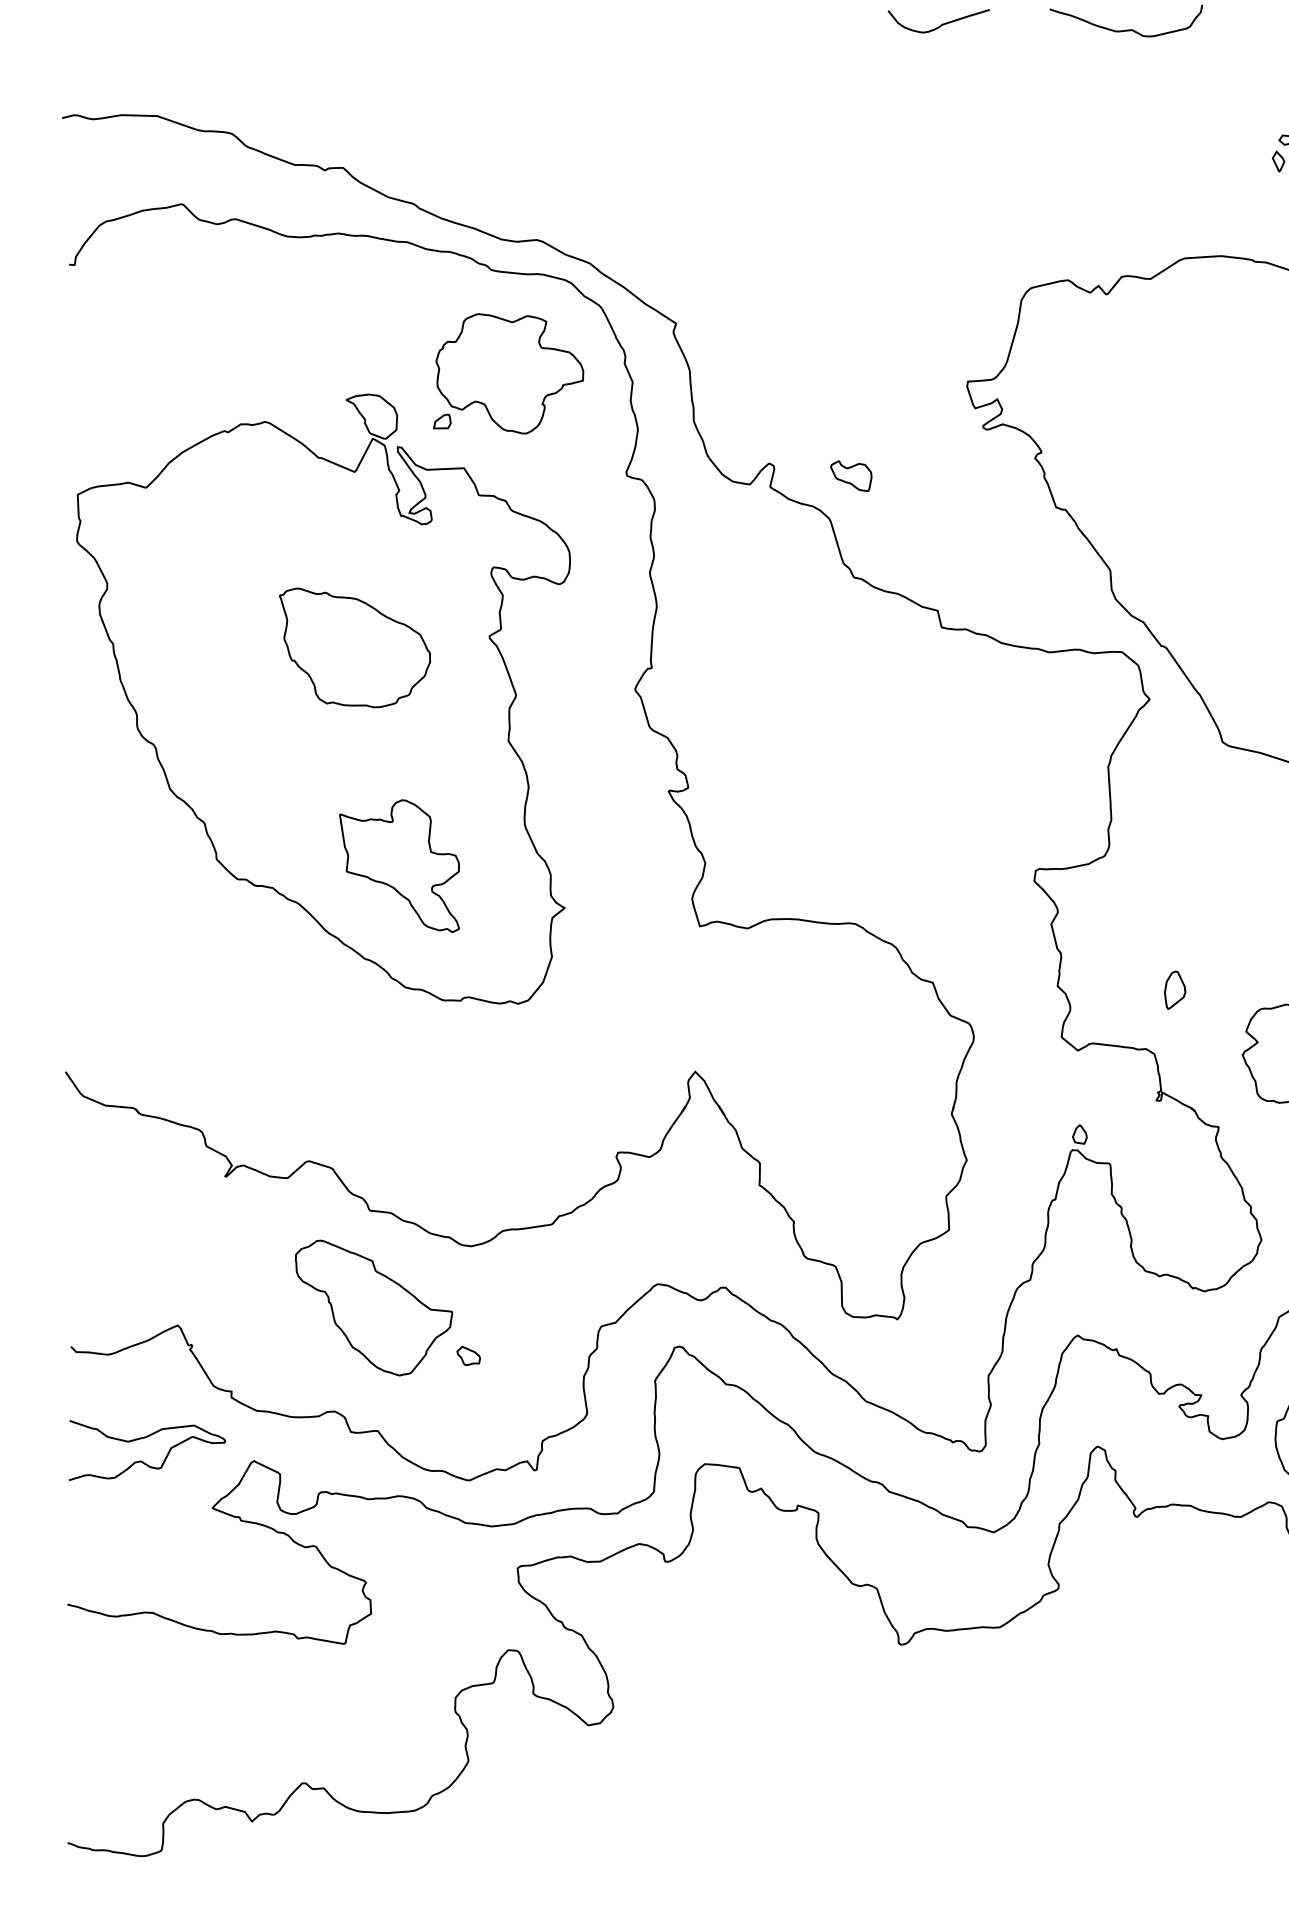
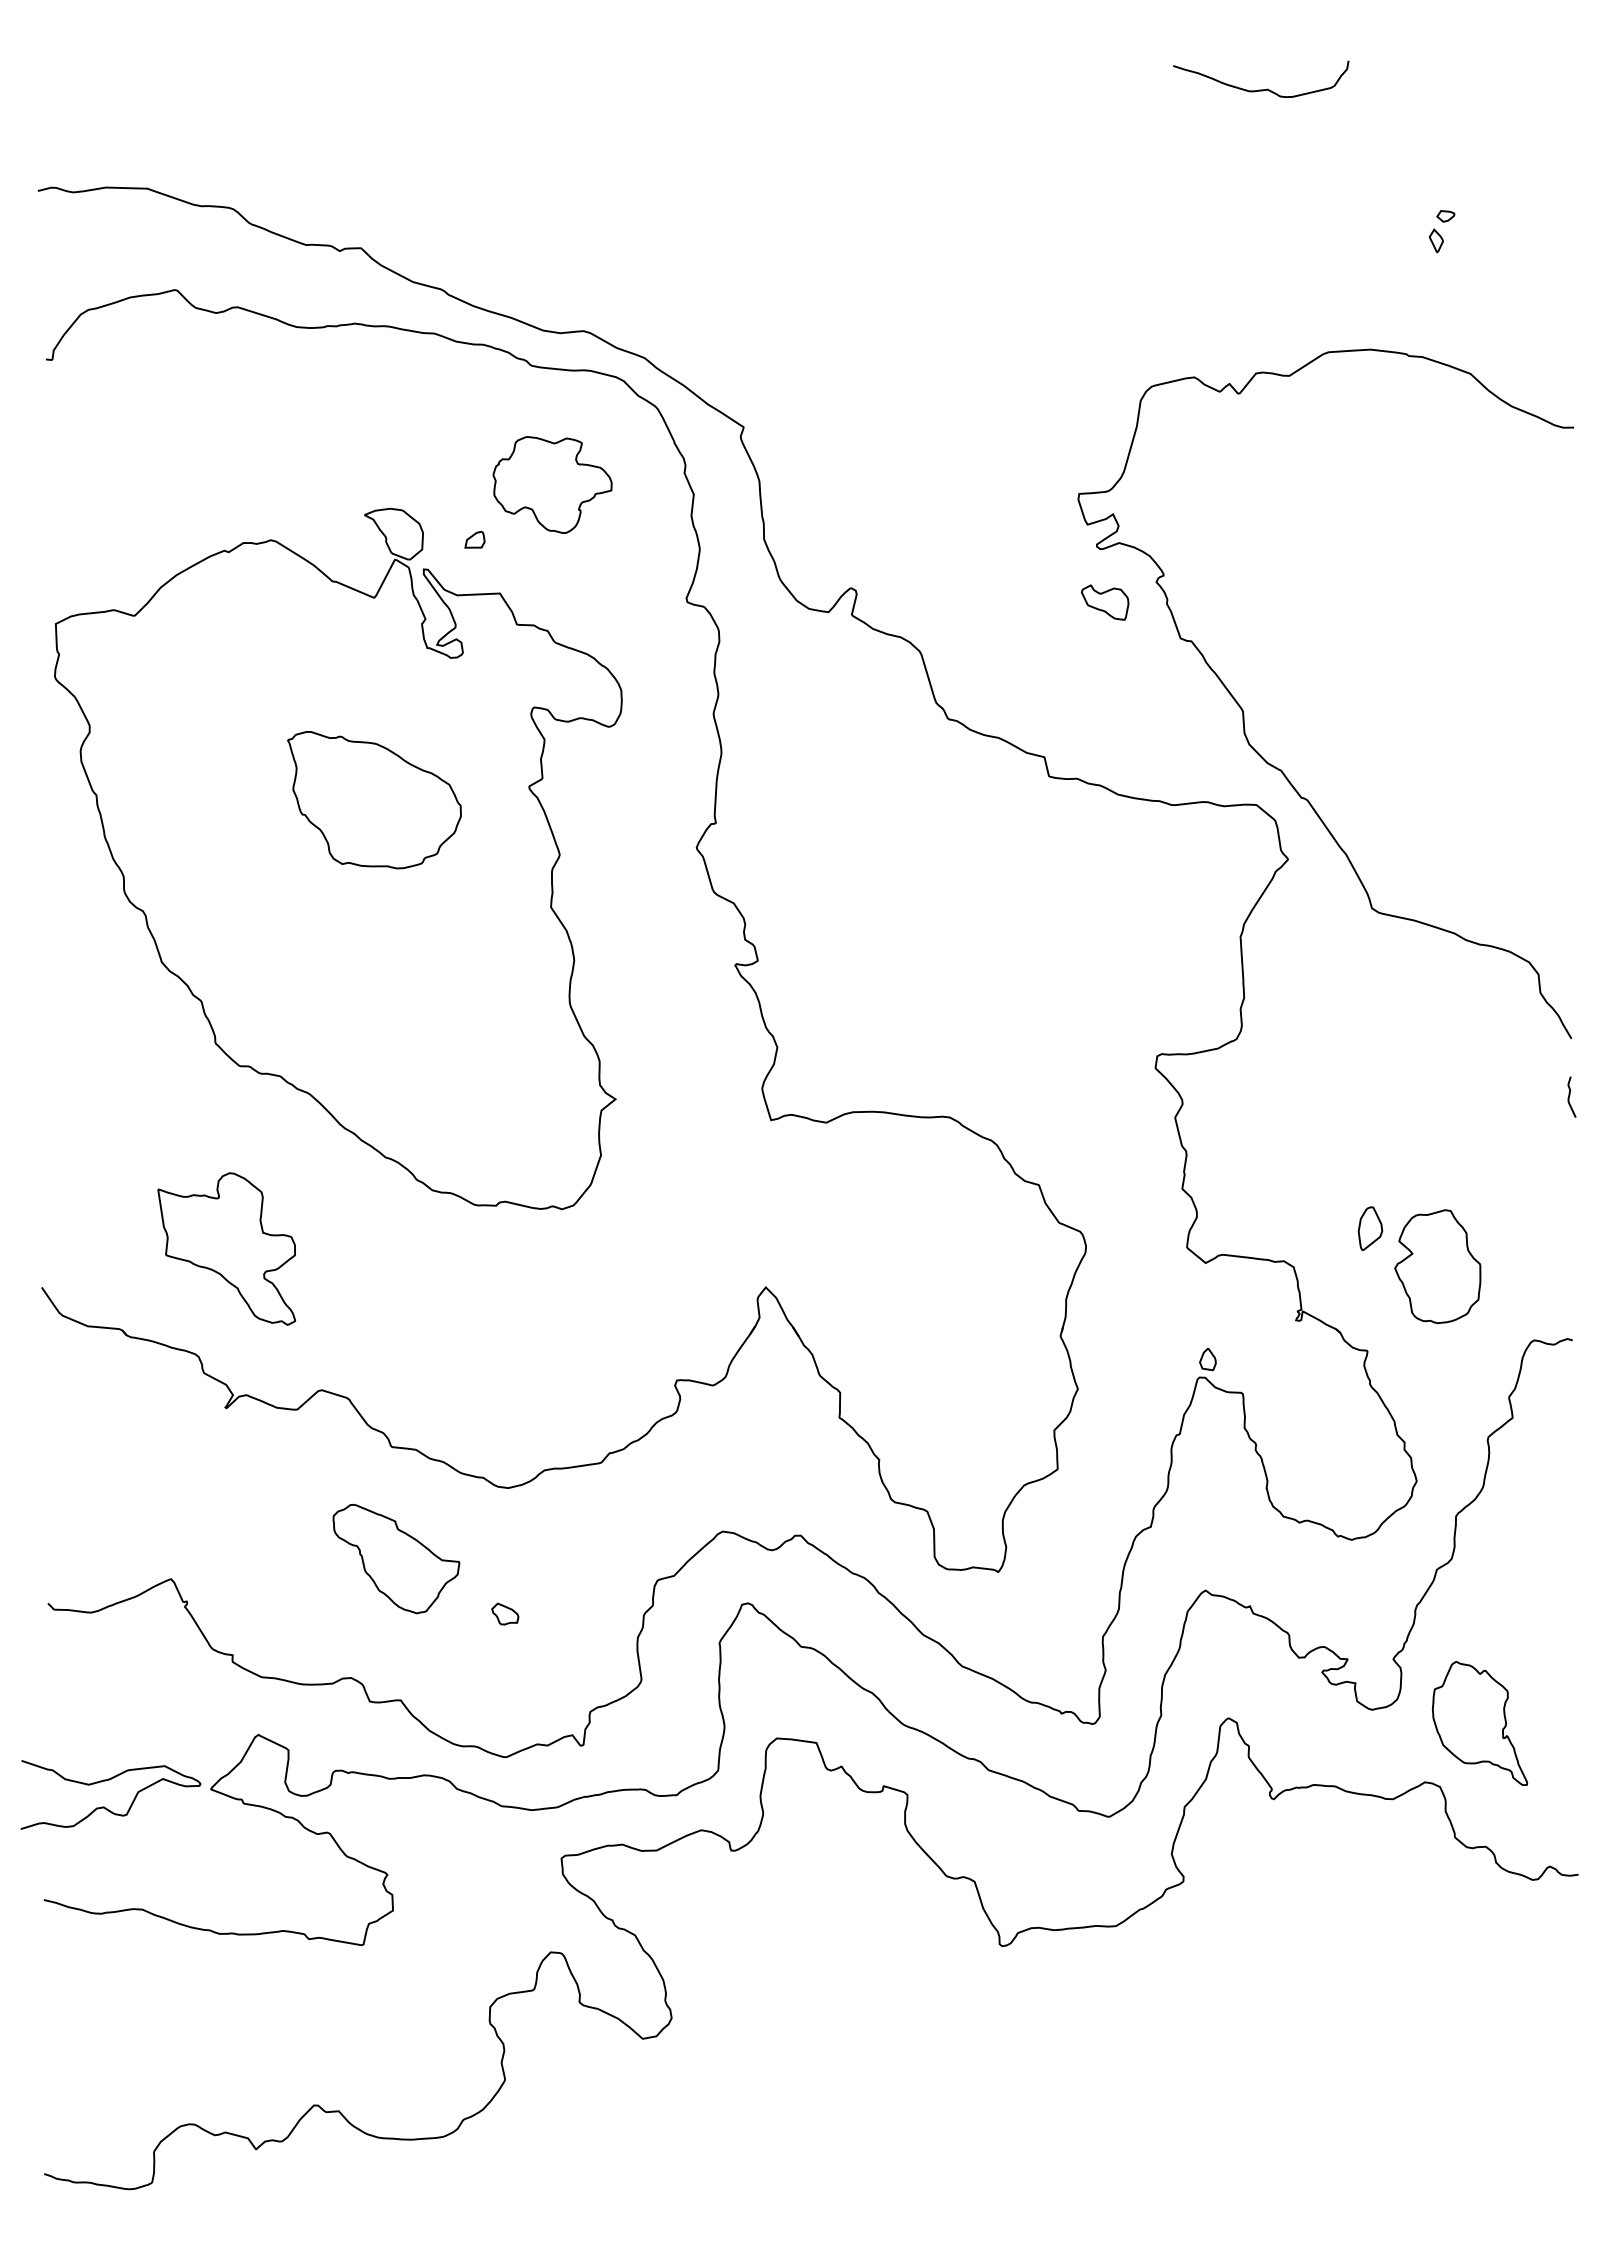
curve: (942, 23) -> (1049, 82), removed
part: (509, 373) -> (552, 484), size x0.7
part: (850, 476) -> (1104, 602), moved
part: (399, 865) -> (226, 1248), moved
part: (1175, 990) -> (1370, 1228), moved
part: (374, 1307) -> (396, 1558), size x0.7
curve: (141, 1460) -> (104, 1806), moved

